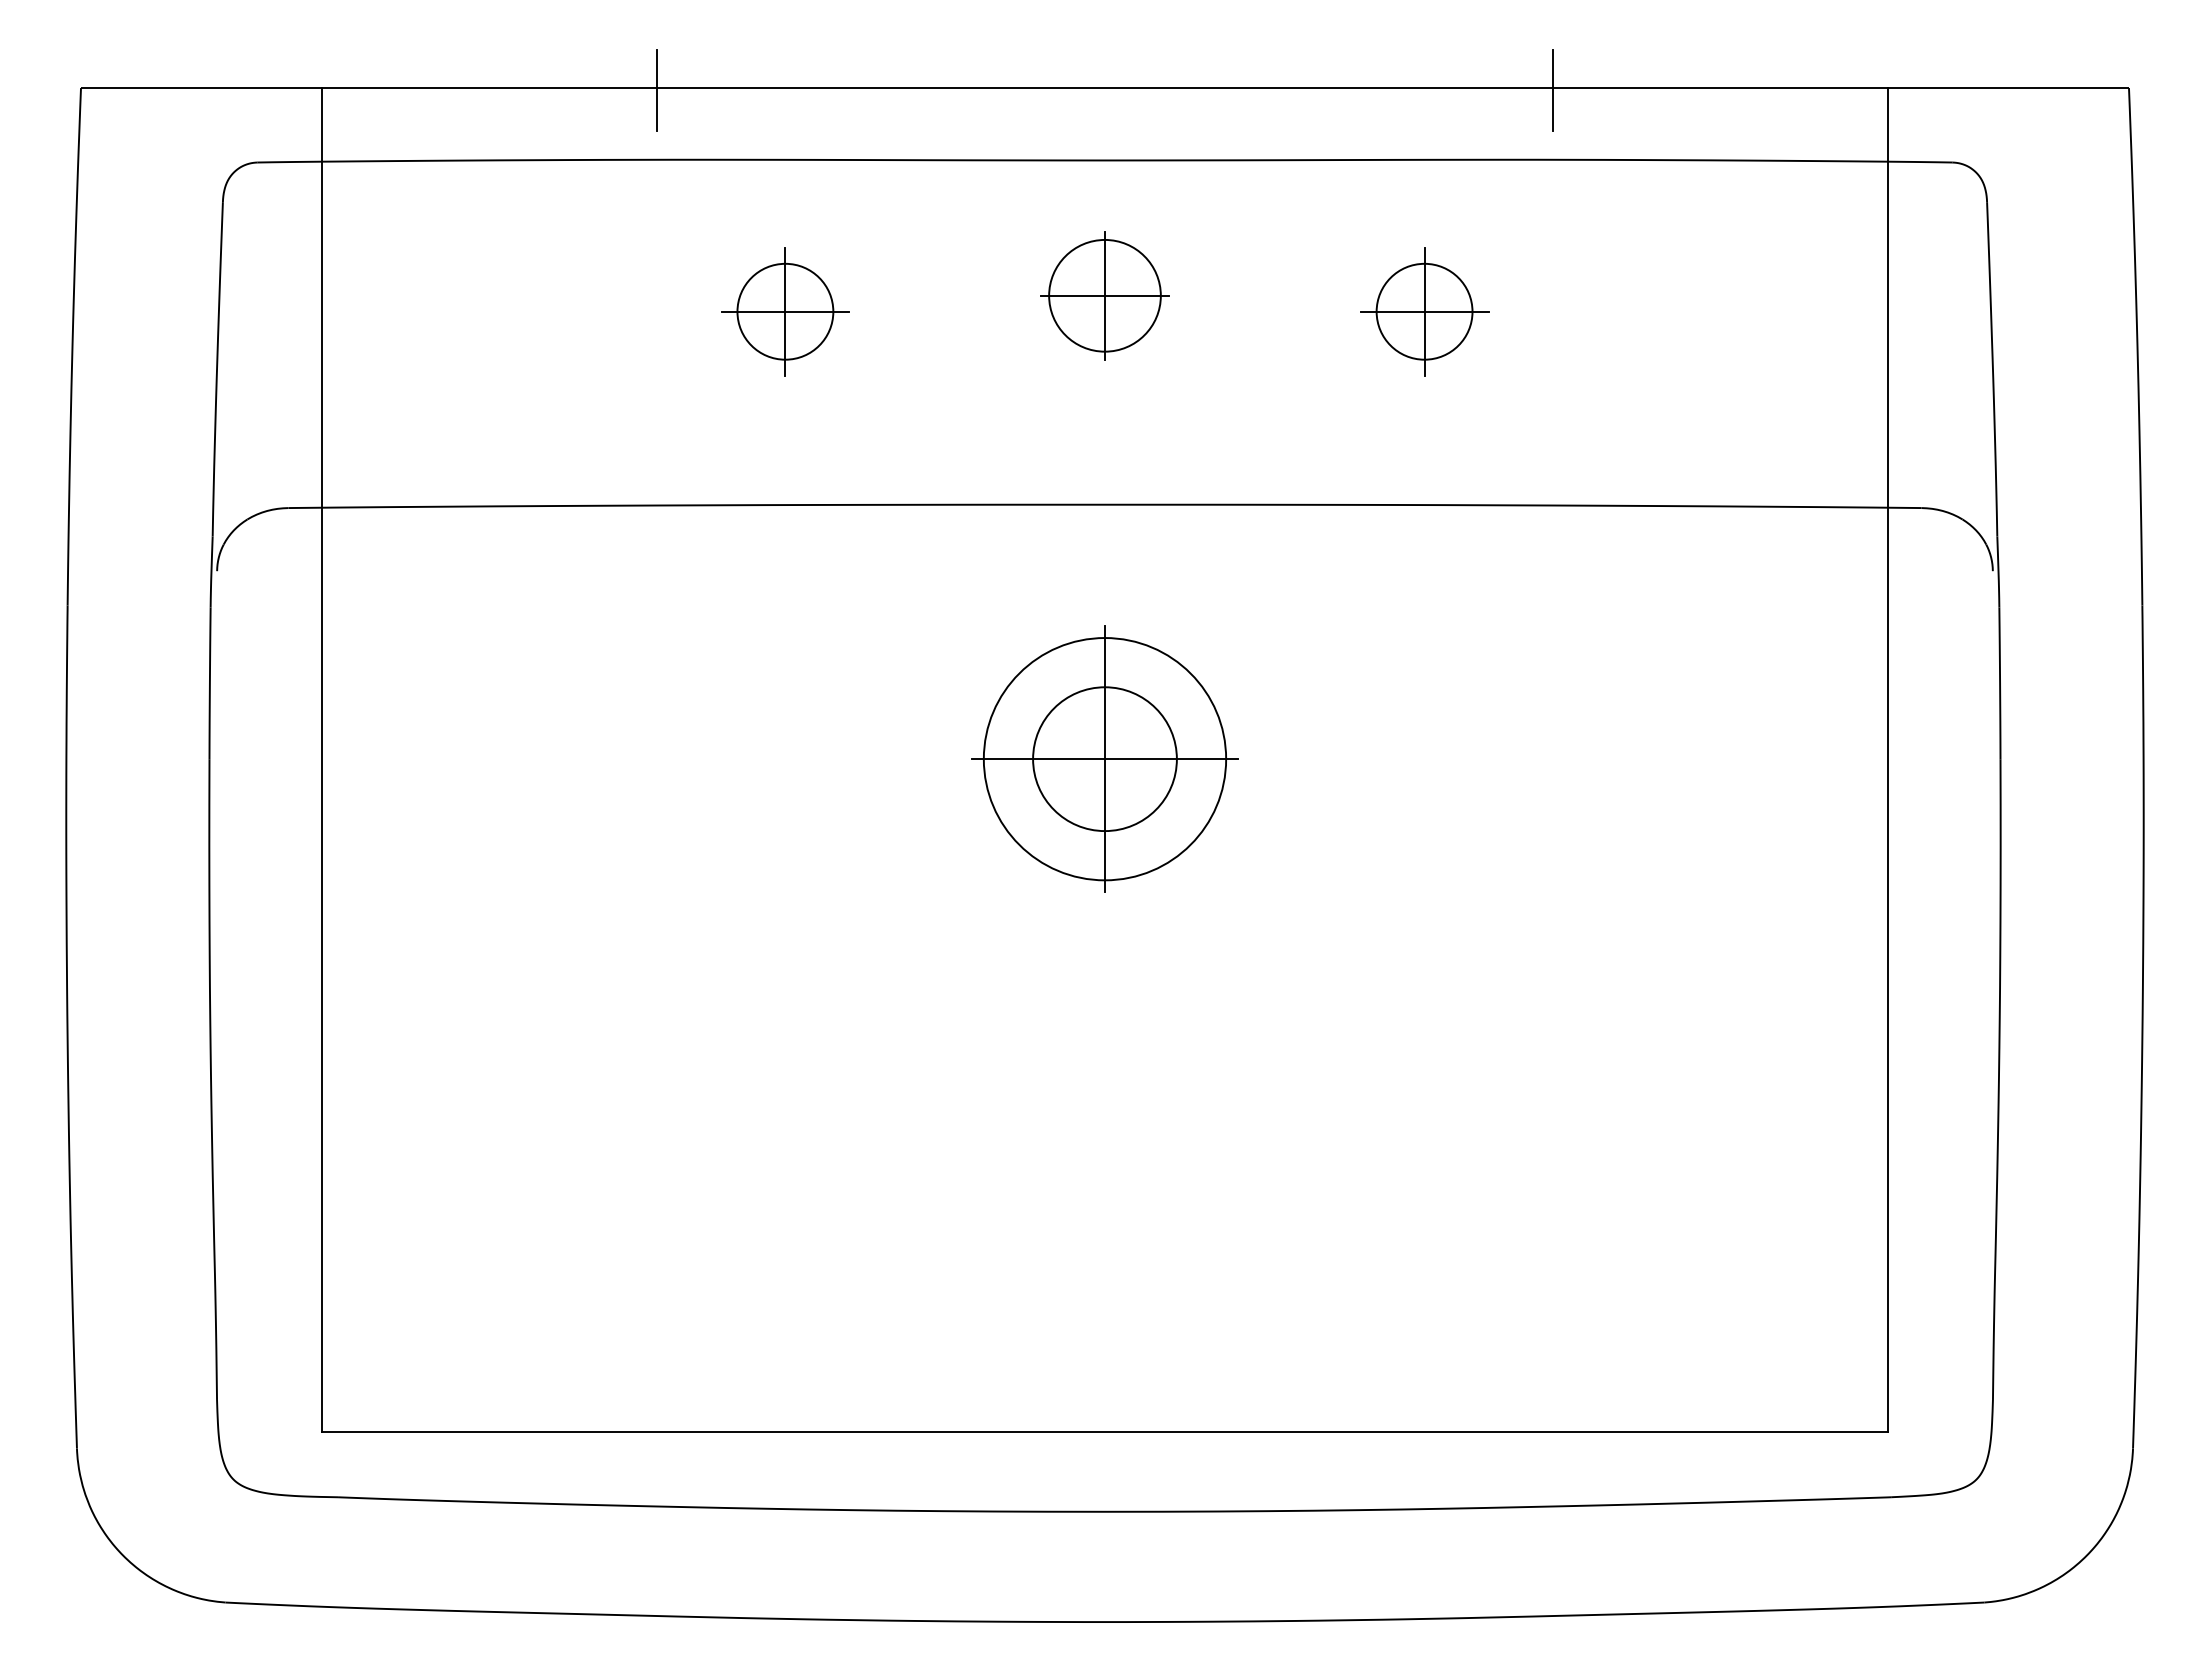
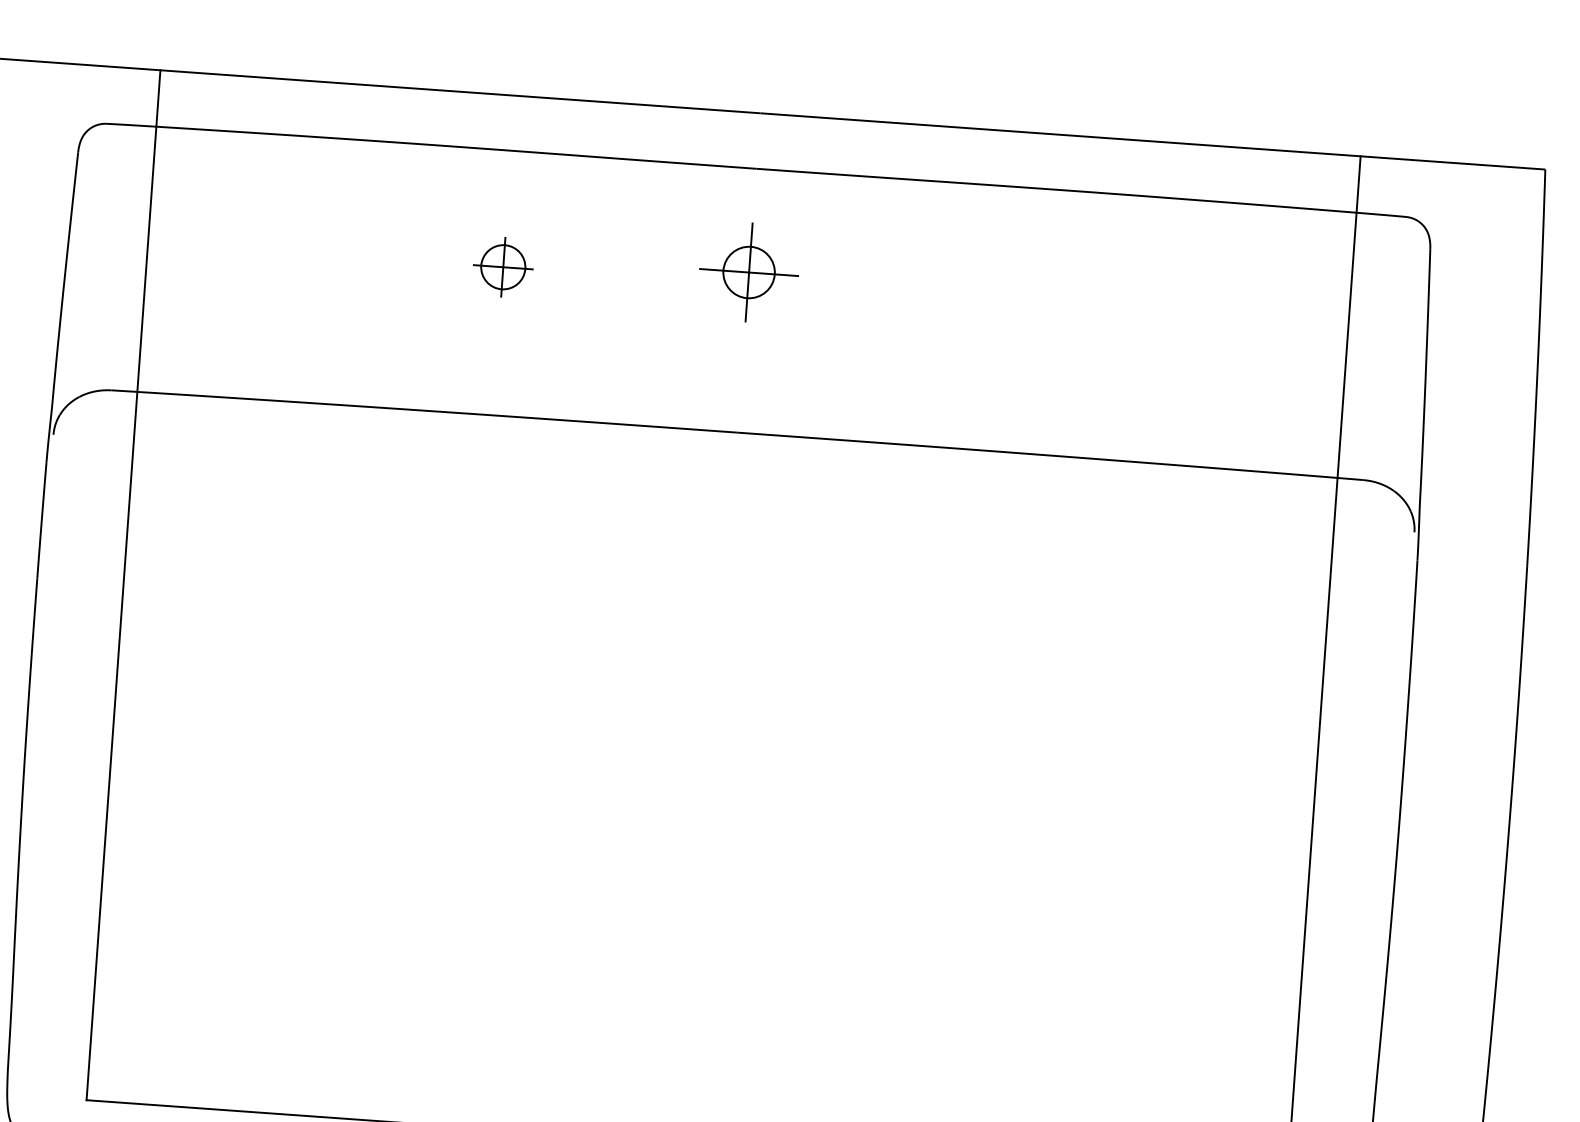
line: (657, 89) -> (417, 89), removed
line: (1552, 89) -> (1103, 138), removed
circle: (1104, 295) -> (748, 272), size x0.6
part: (785, 311) -> (503, 267), size x0.6
part: (1424, 311) -> (993, 302), removed
part: (1104, 758) -> (723, 627), removed

